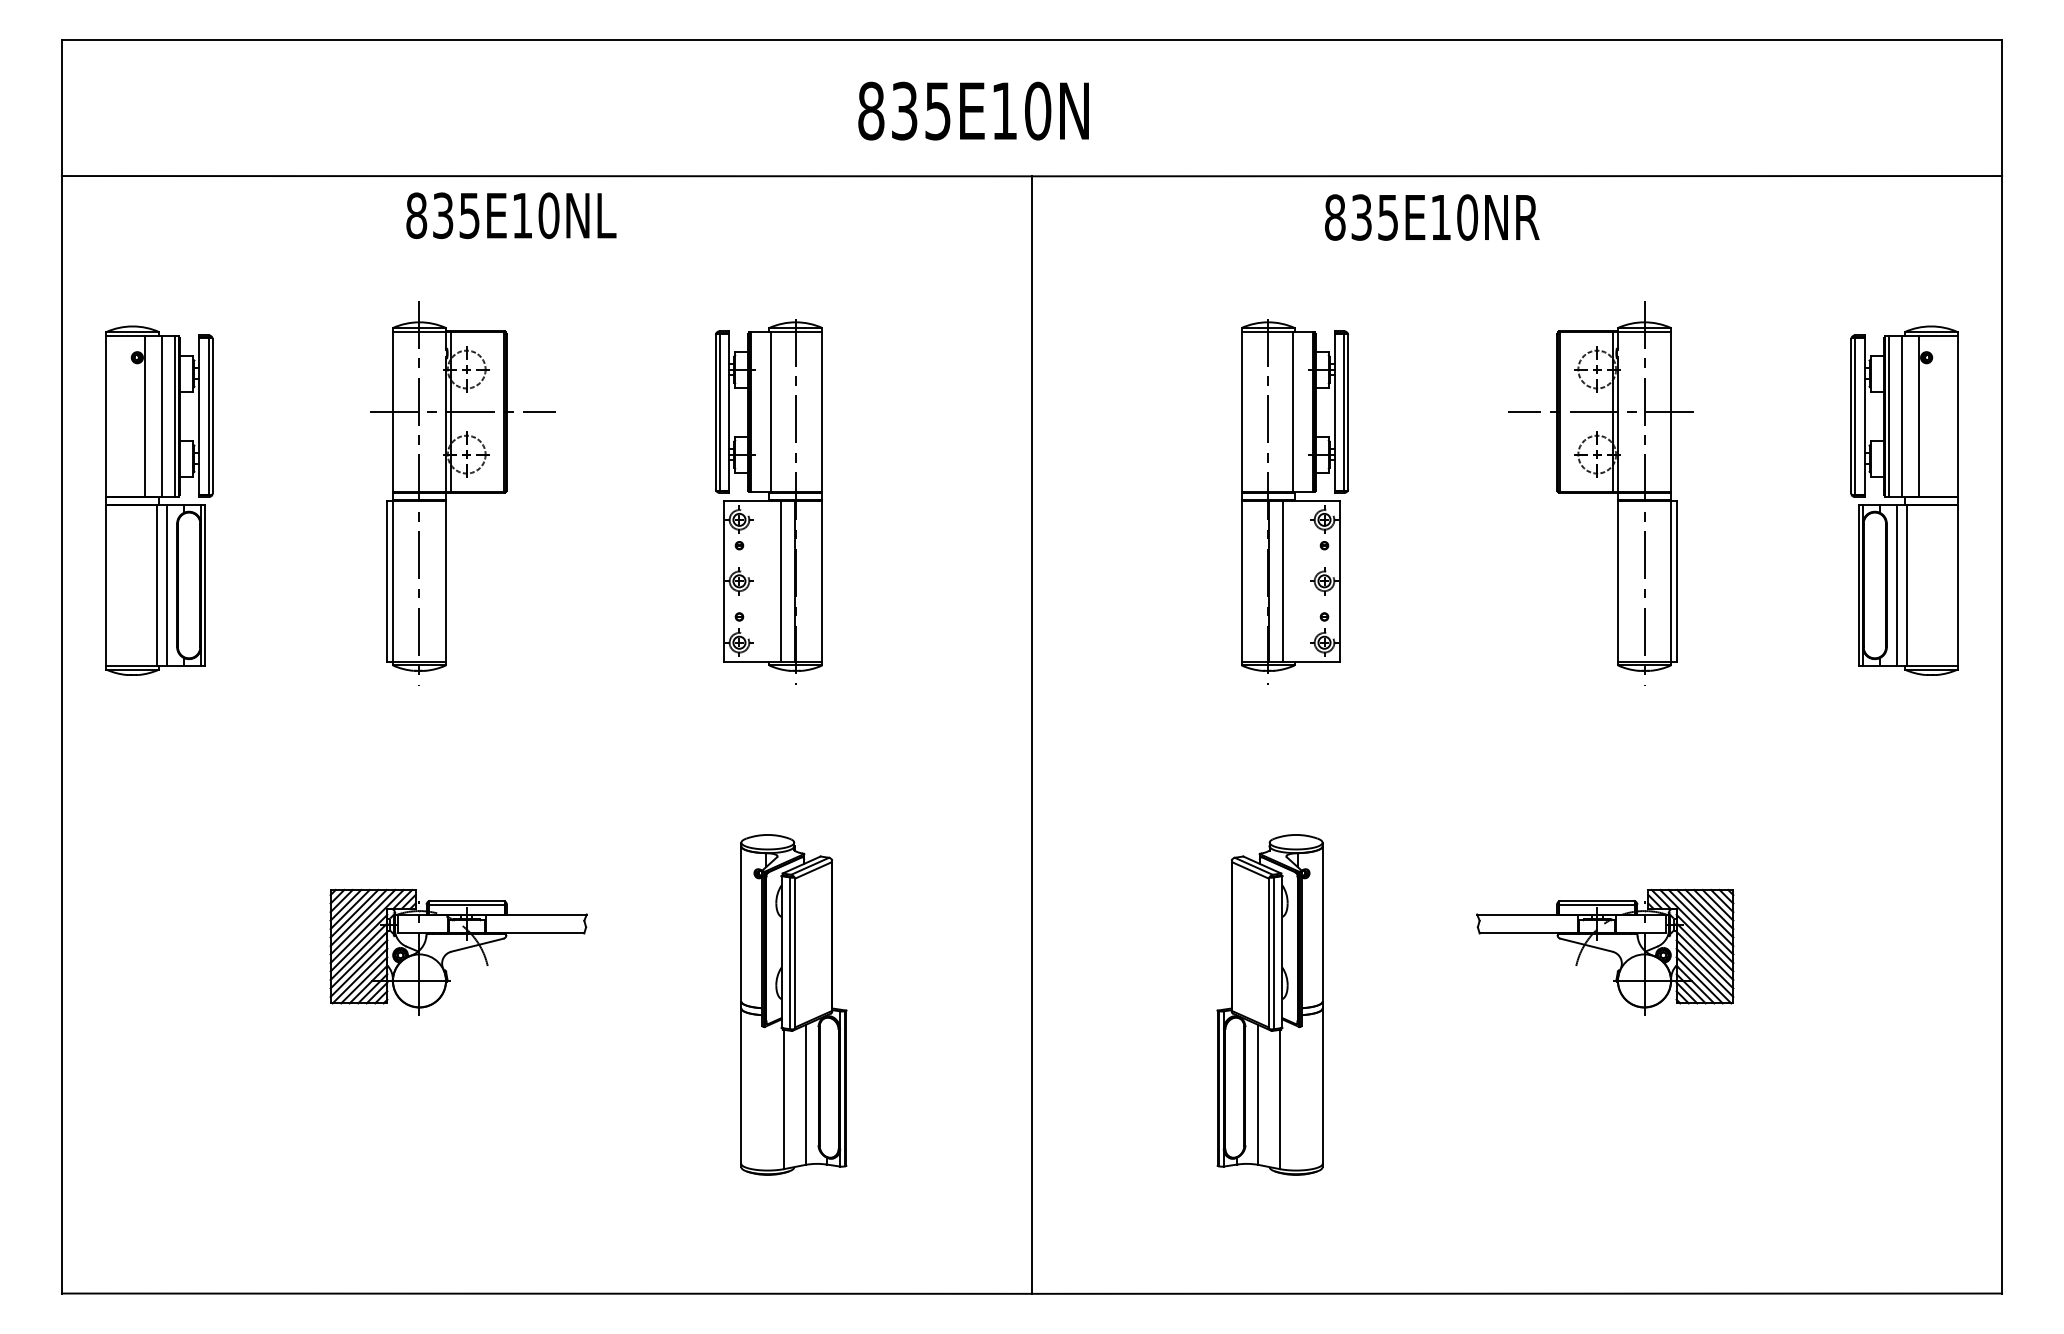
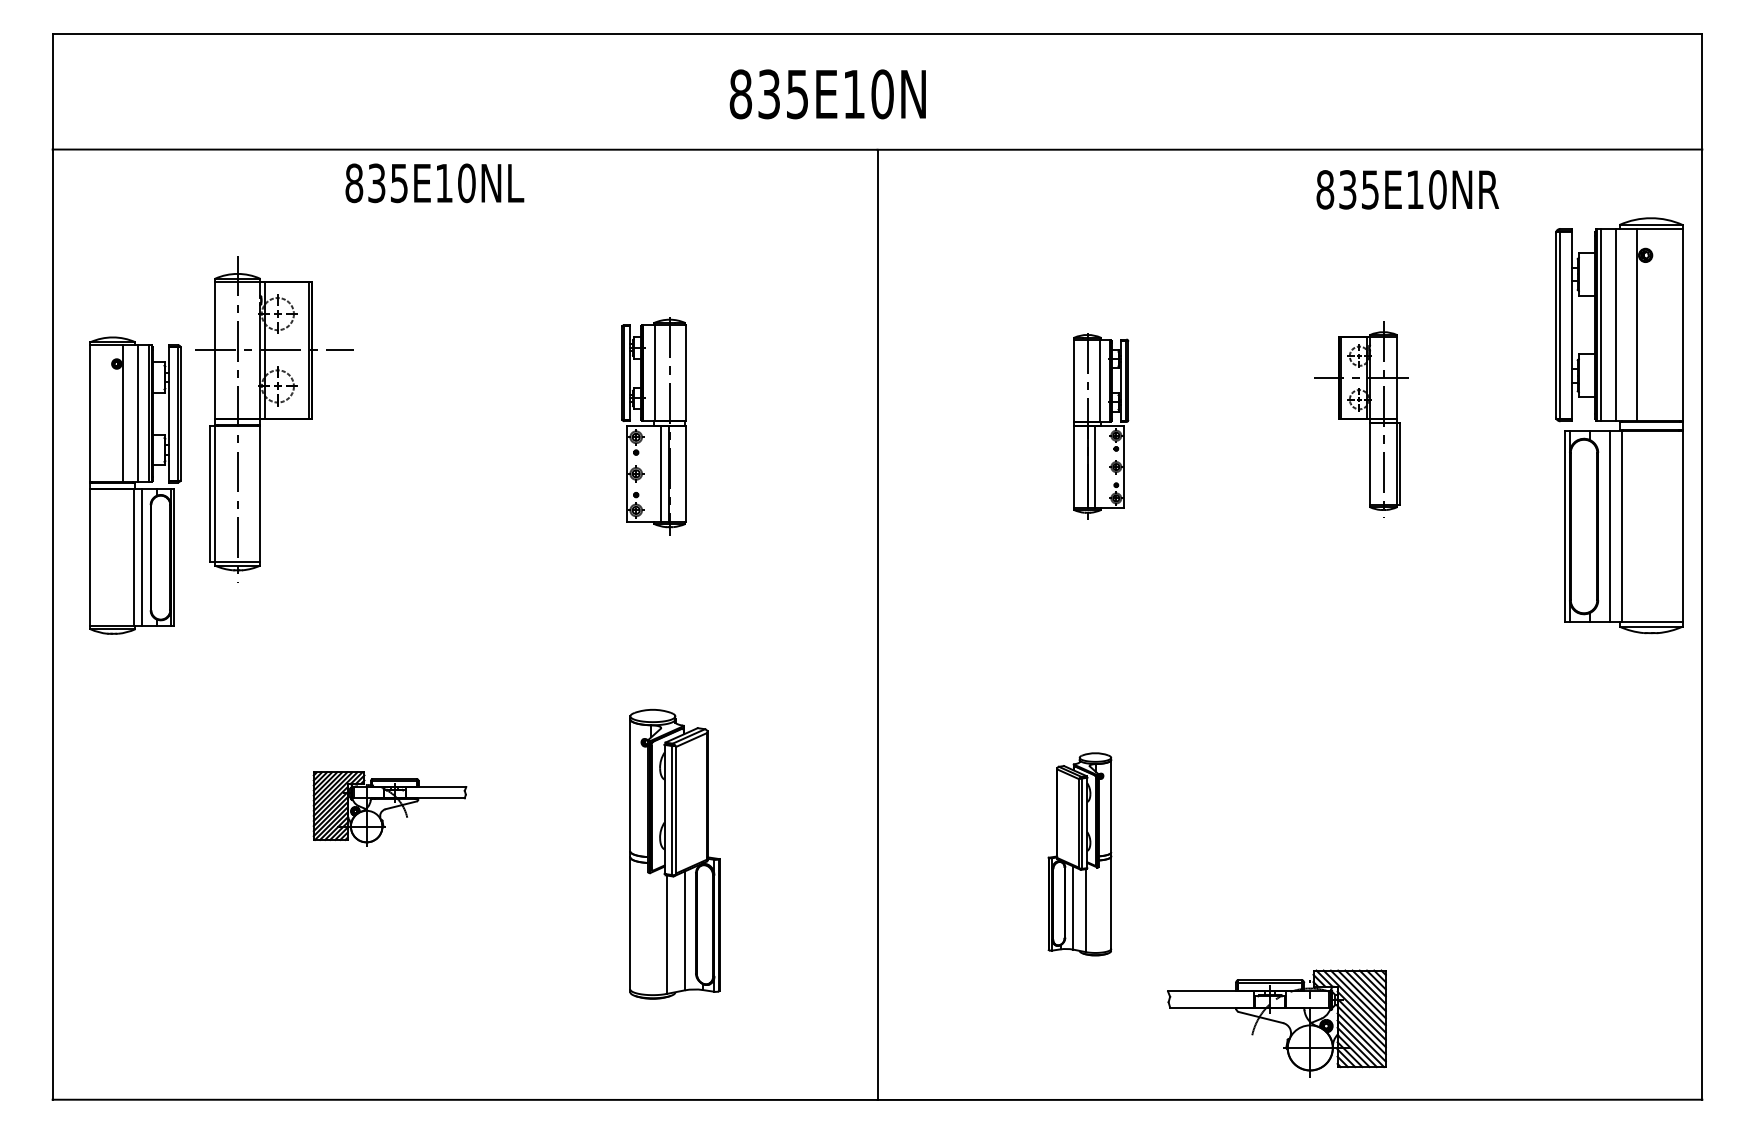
text: (1431, 217) -> (1407, 189), moved
part: (462, 493) -> (274, 419), moved
part: (1601, 493) -> (1361, 419), size x0.6
part: (159, 500) -> (135, 485), moved
part: (1904, 500) -> (1619, 425), size x1.4
part: (768, 501) -> (653, 426), size x0.7
part: (1295, 501) -> (1101, 426), size x0.6
part: (458, 952) -> (389, 809), size x0.7
part: (1604, 952) -> (1276, 1023), moved
part: (1269, 1005) -> (1079, 854), size x0.7

